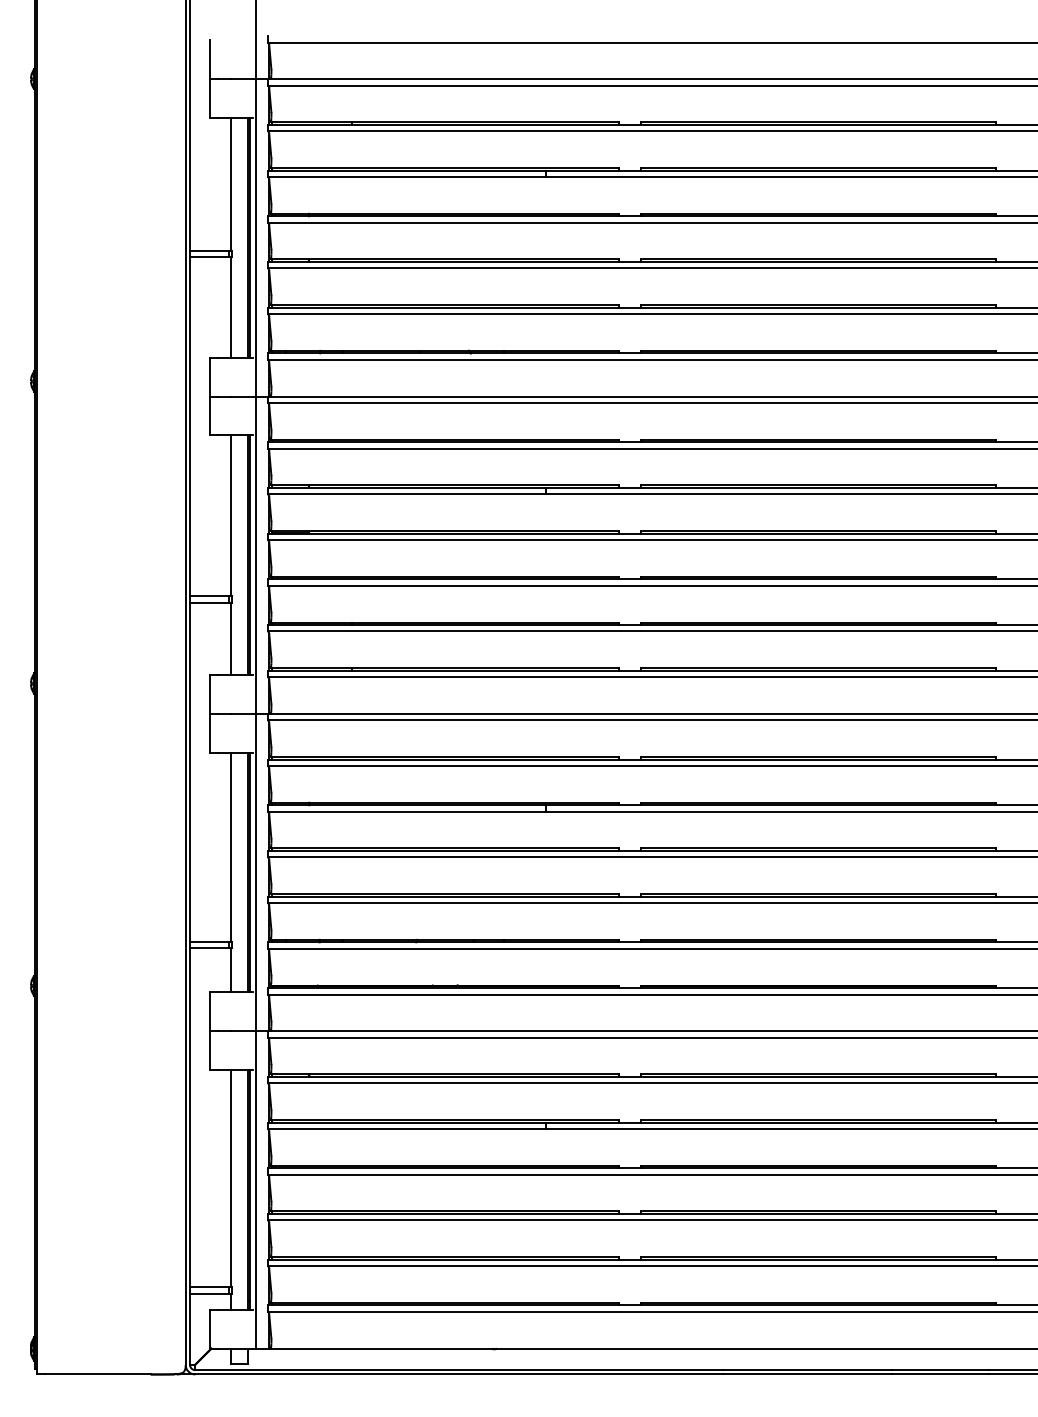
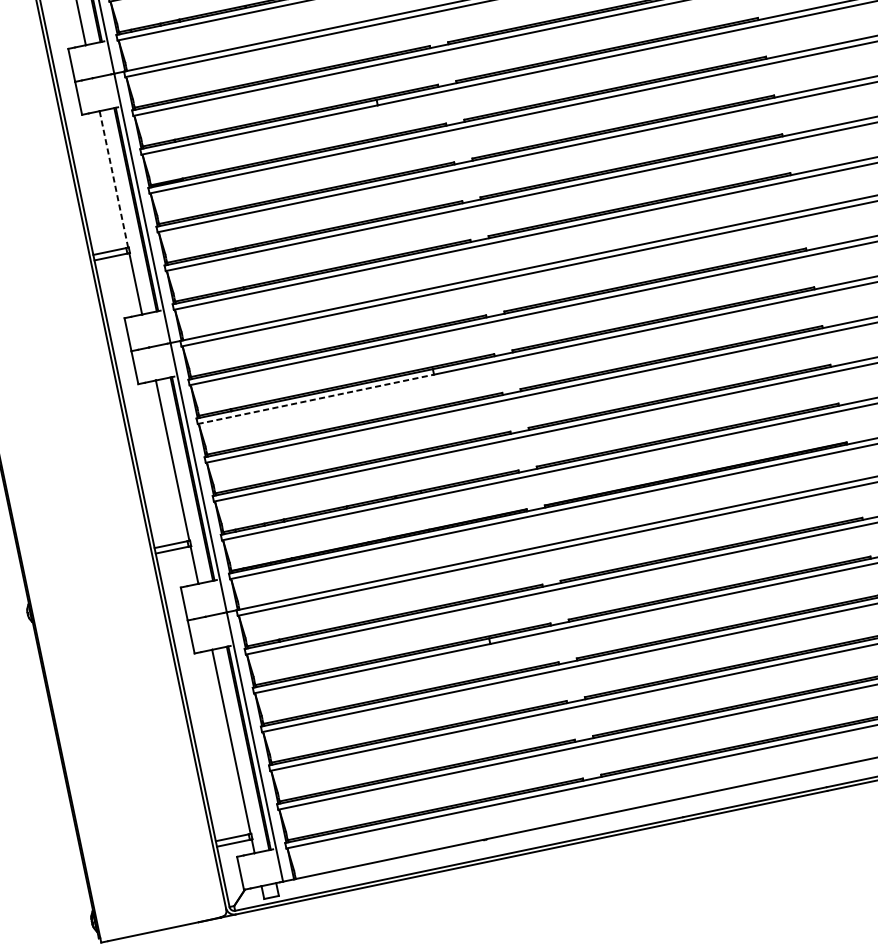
line: (230, 516) -> (113, 180), solid -> dashed
line: (407, 811) -> (316, 399), solid -> dashed

